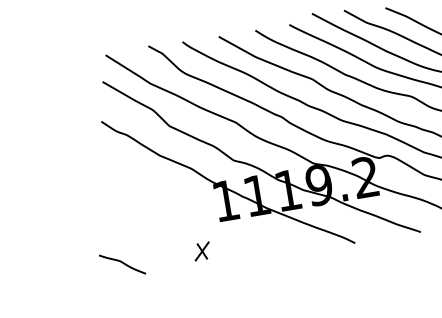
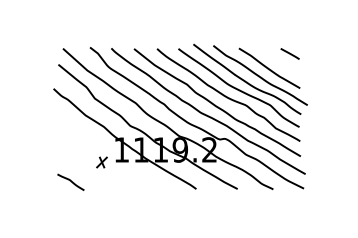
part: (201, 251) -> (101, 162), moved
curve: (121, 263) -> (70, 181), moved

